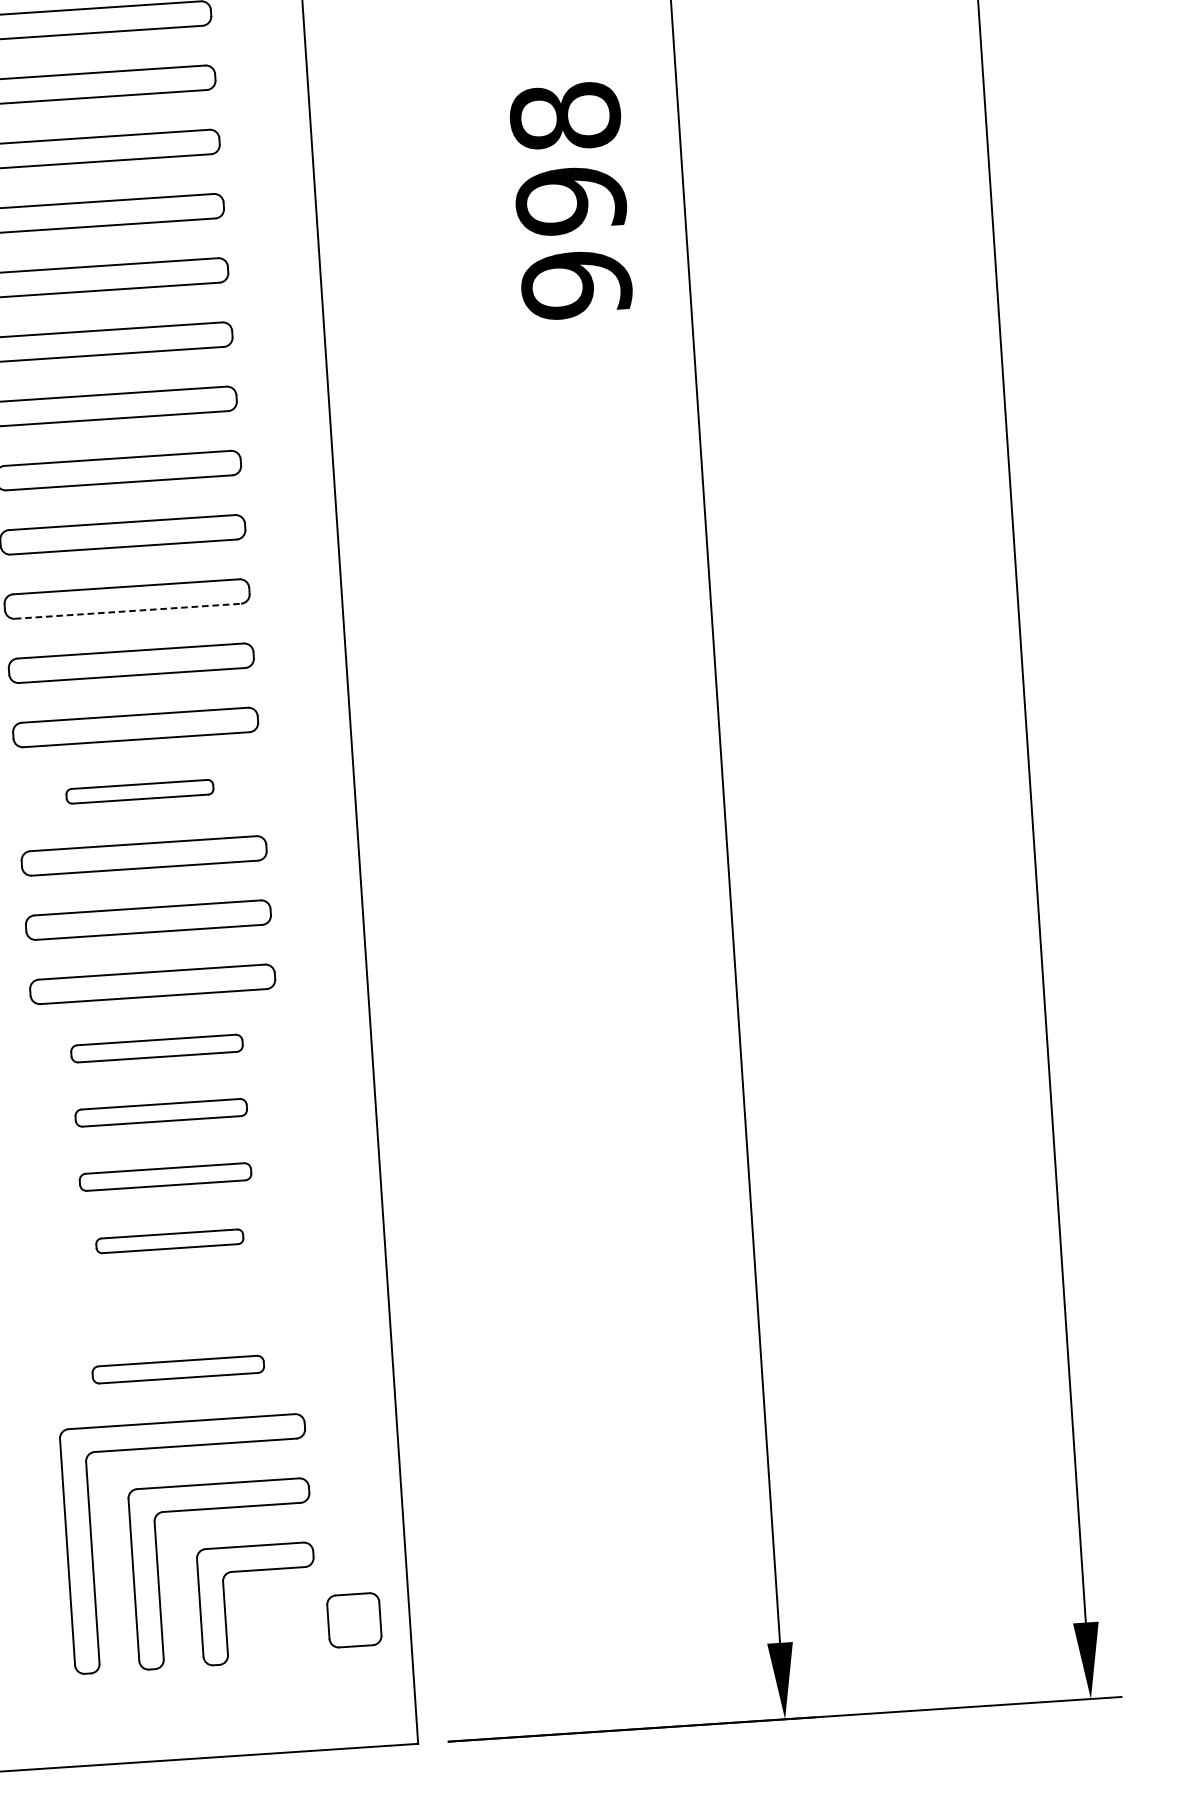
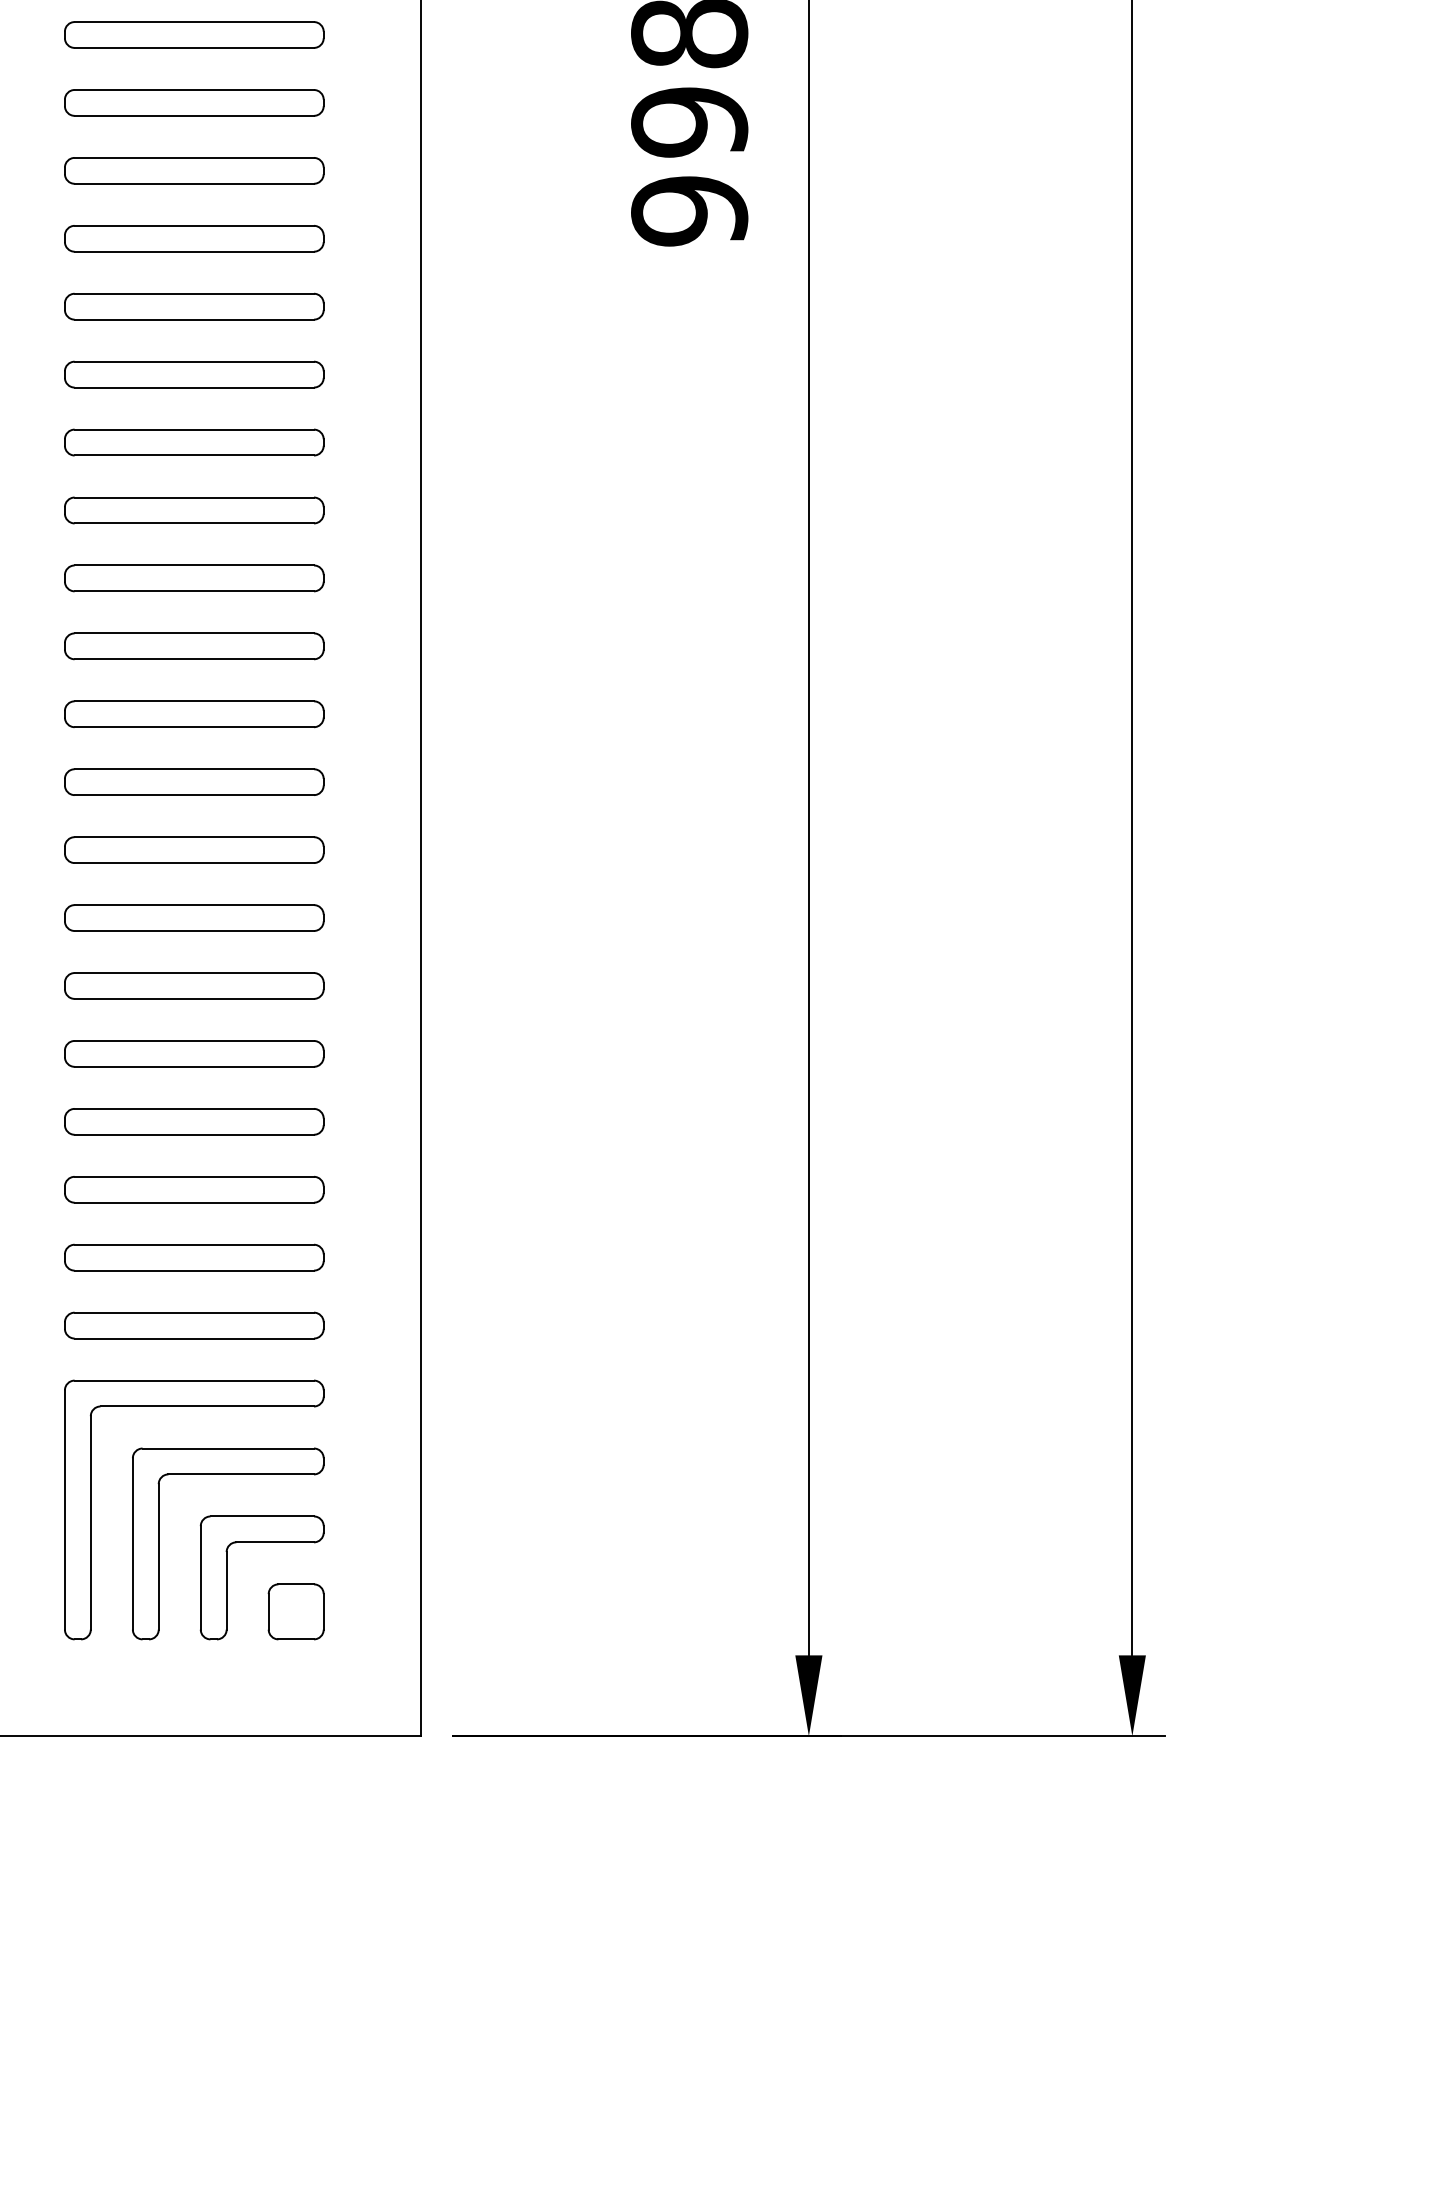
line: (128, 611) -> (194, 523), dashed -> solid
part: (140, 791) -> (194, 714), size x1.67
part: (157, 1048) -> (194, 985), size x1.43
part: (161, 1112) -> (194, 1053), size x1.43
part: (165, 1176) -> (194, 1121), size x1.43
part: (169, 1240) -> (194, 1189), size x1.67
part: (174, 1305) -> (194, 1257), added
part: (178, 1369) -> (194, 1325), size x1.43
part: (353, 1620) -> (295, 1611), moved

